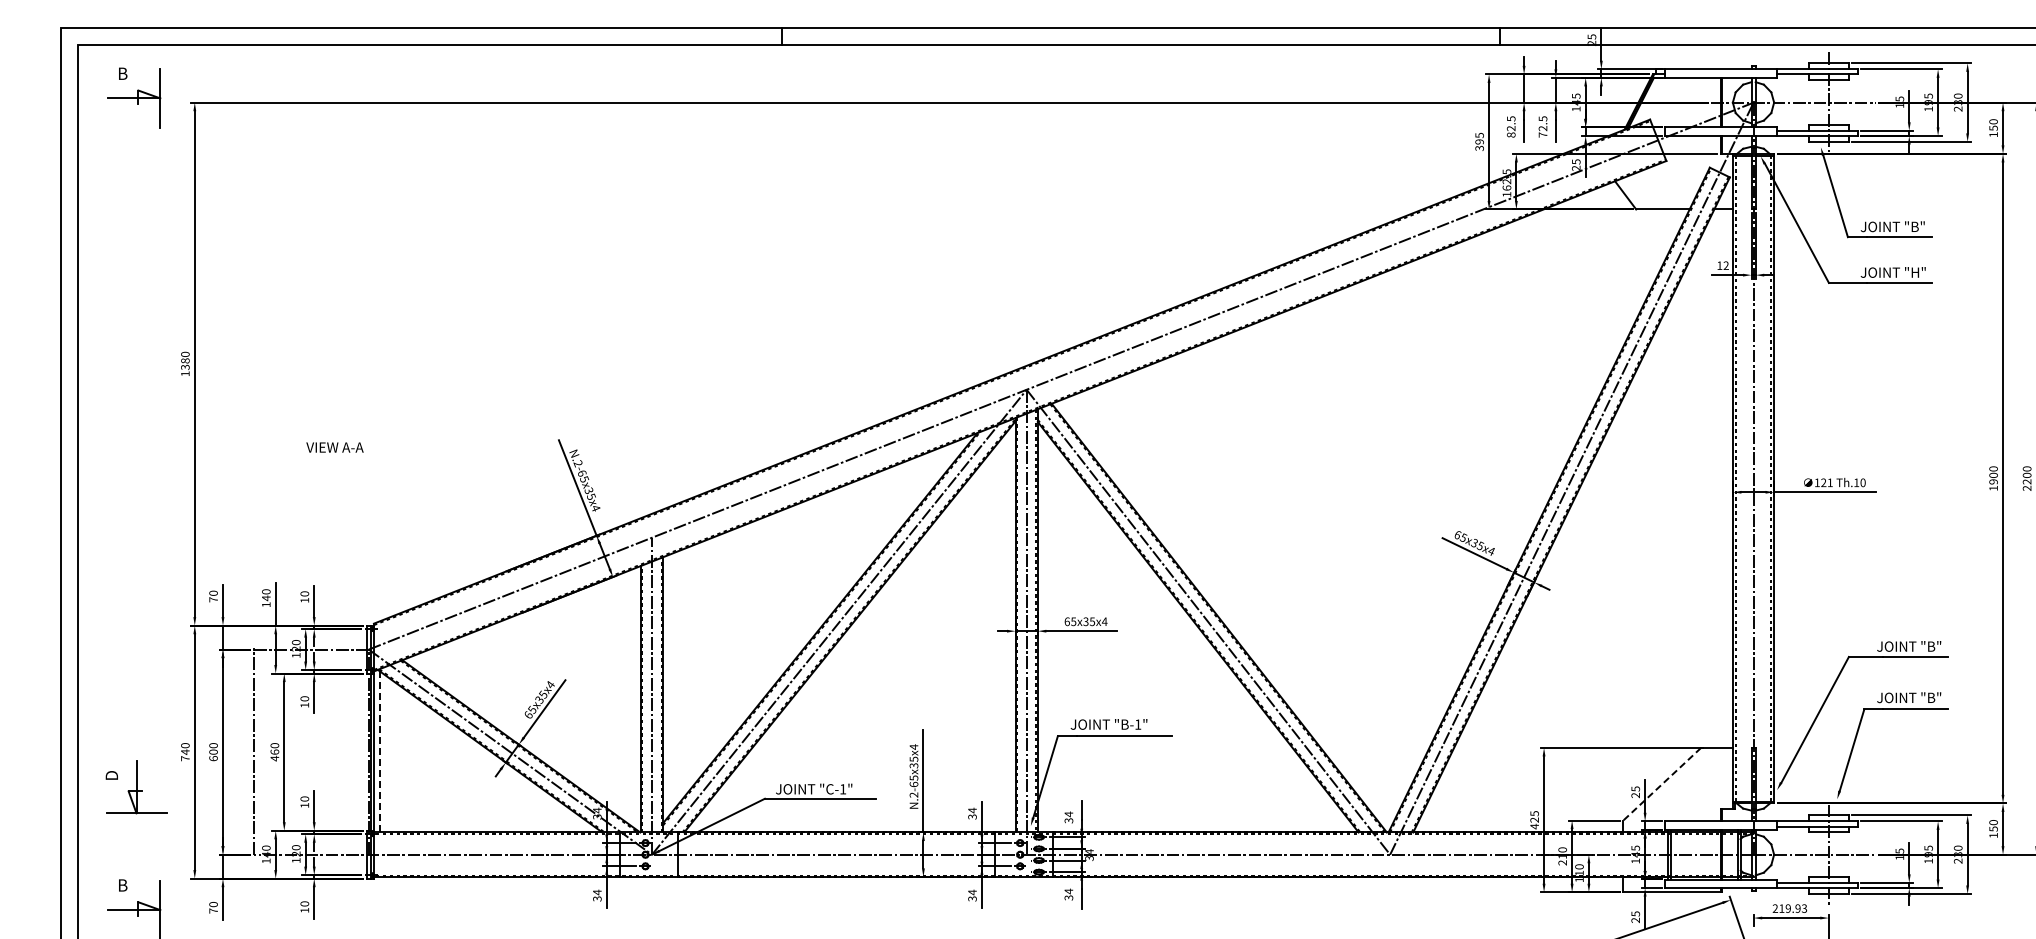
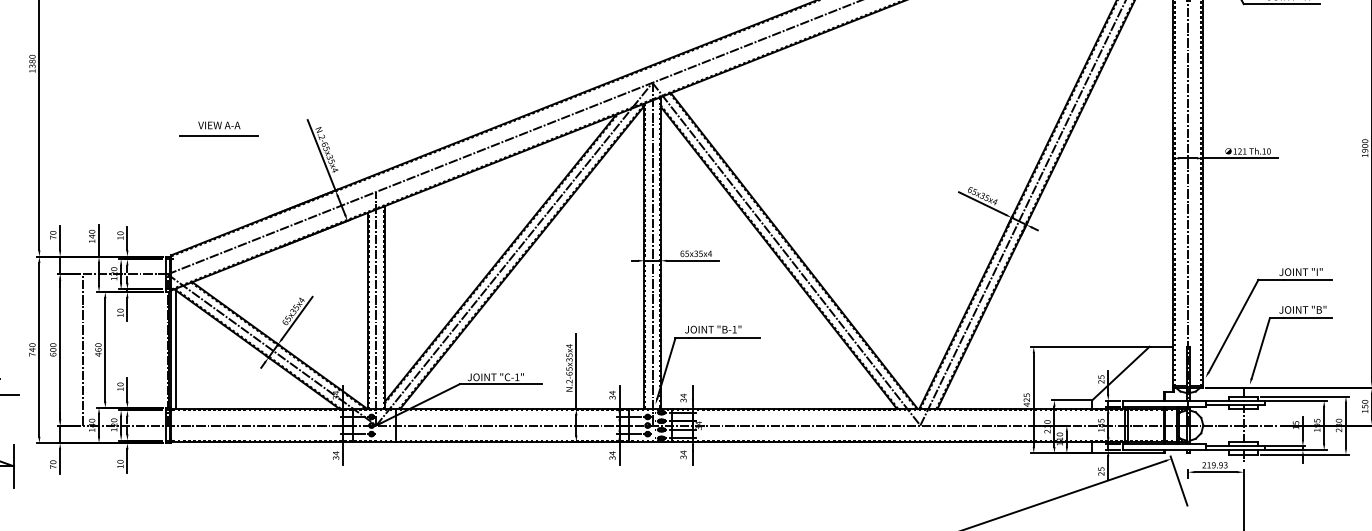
text: (334, 447) -> (218, 125), moved
line: (438, 461) -> (218, 135), added
text: (1935, 646) -> (1322, 272), JOINT "B" -> JOINT "I"
line: (379, 751) -> (175, 349), dashed -> solid
line: (1661, 784) -> (1120, 373), dashed -> solid

